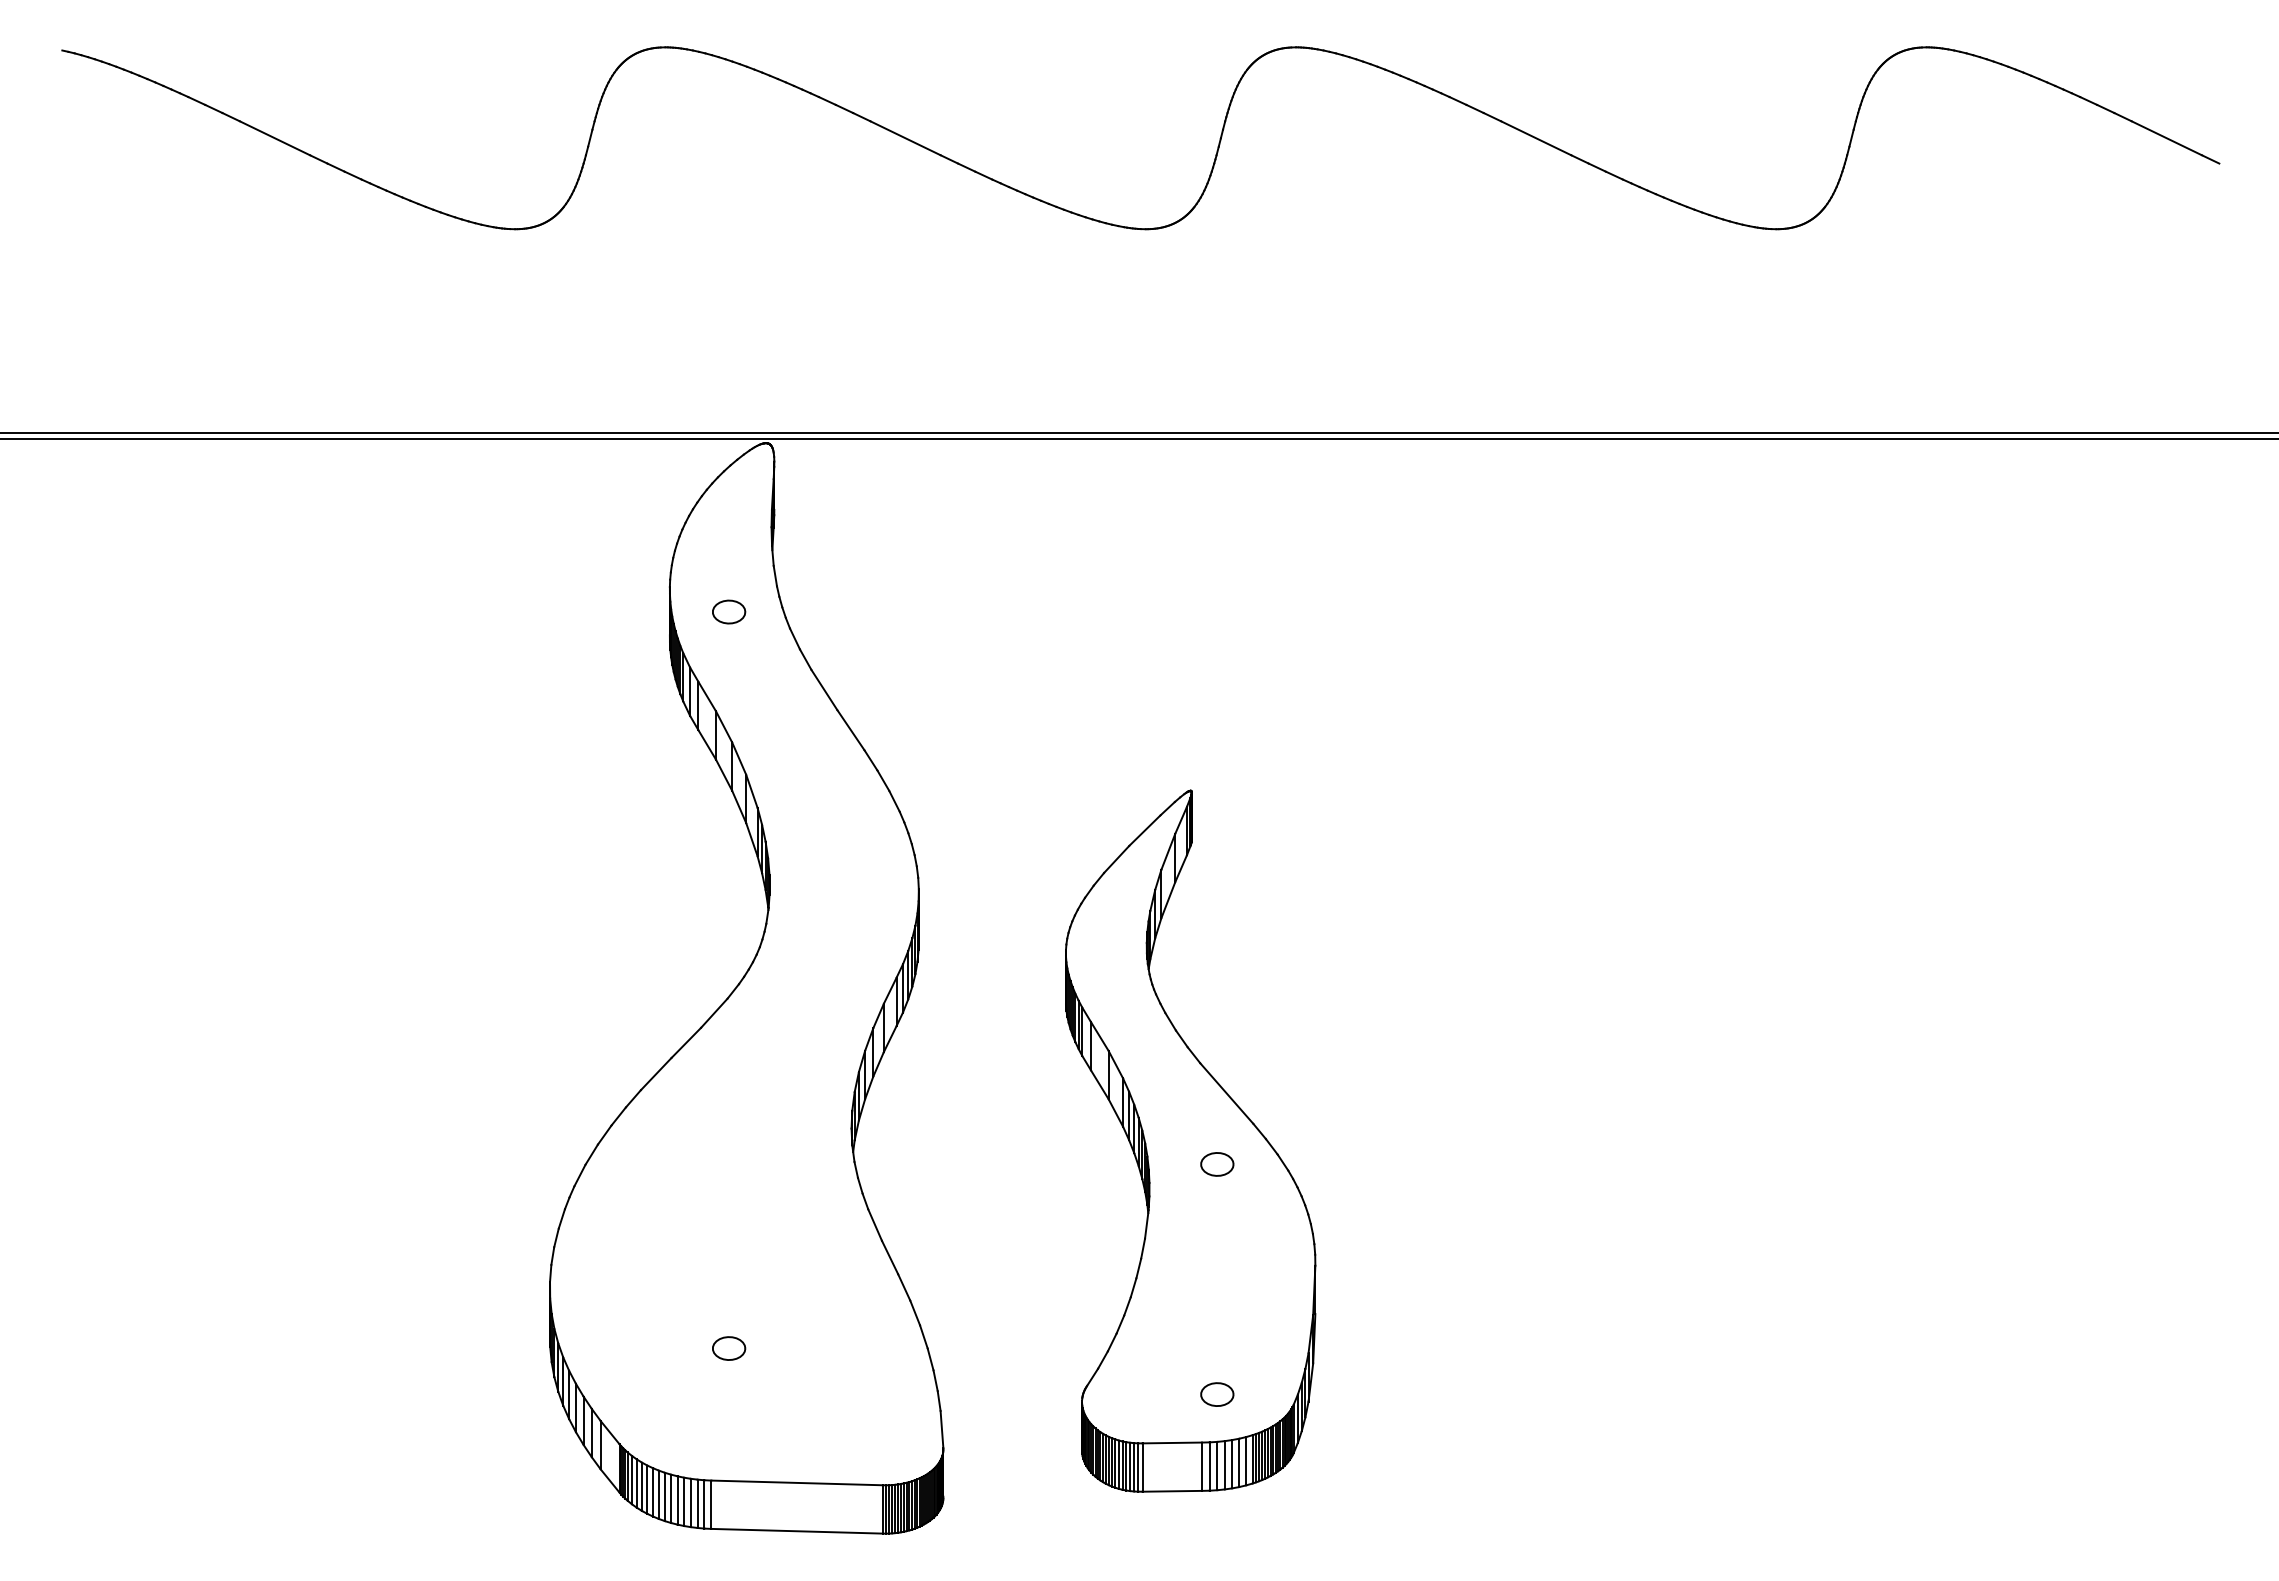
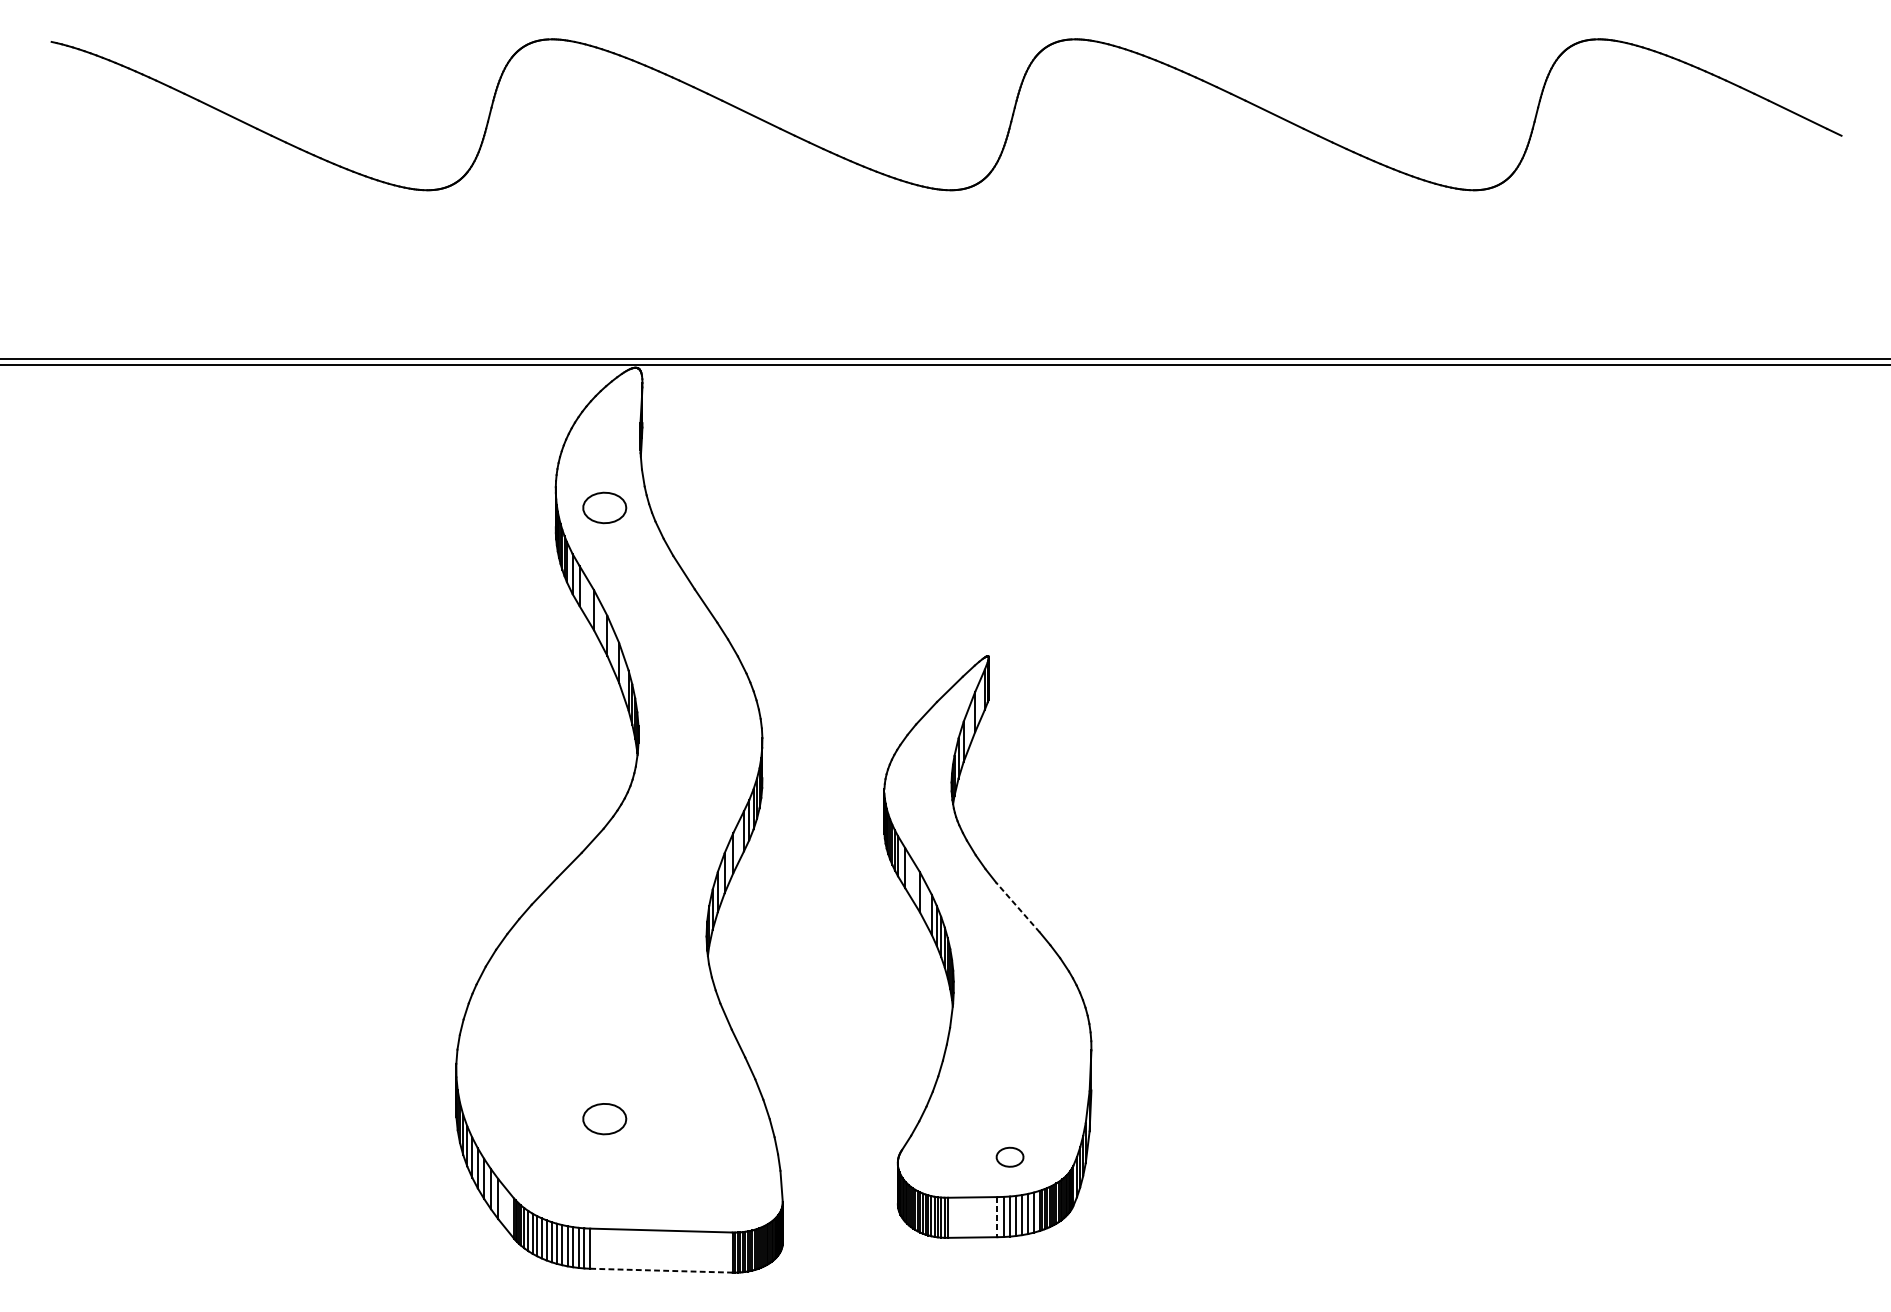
part: (729, 611) -> (605, 507), size x1.6
line: (1226, 1093) -> (1017, 907), solid -> dashed
part: (1217, 1164) -> (1010, 966), removed
part: (729, 1348) -> (605, 1119), size x1.6
line: (1202, 1467) -> (997, 1217), solid -> dashed
line: (797, 1531) -> (661, 1270), solid -> dashed

